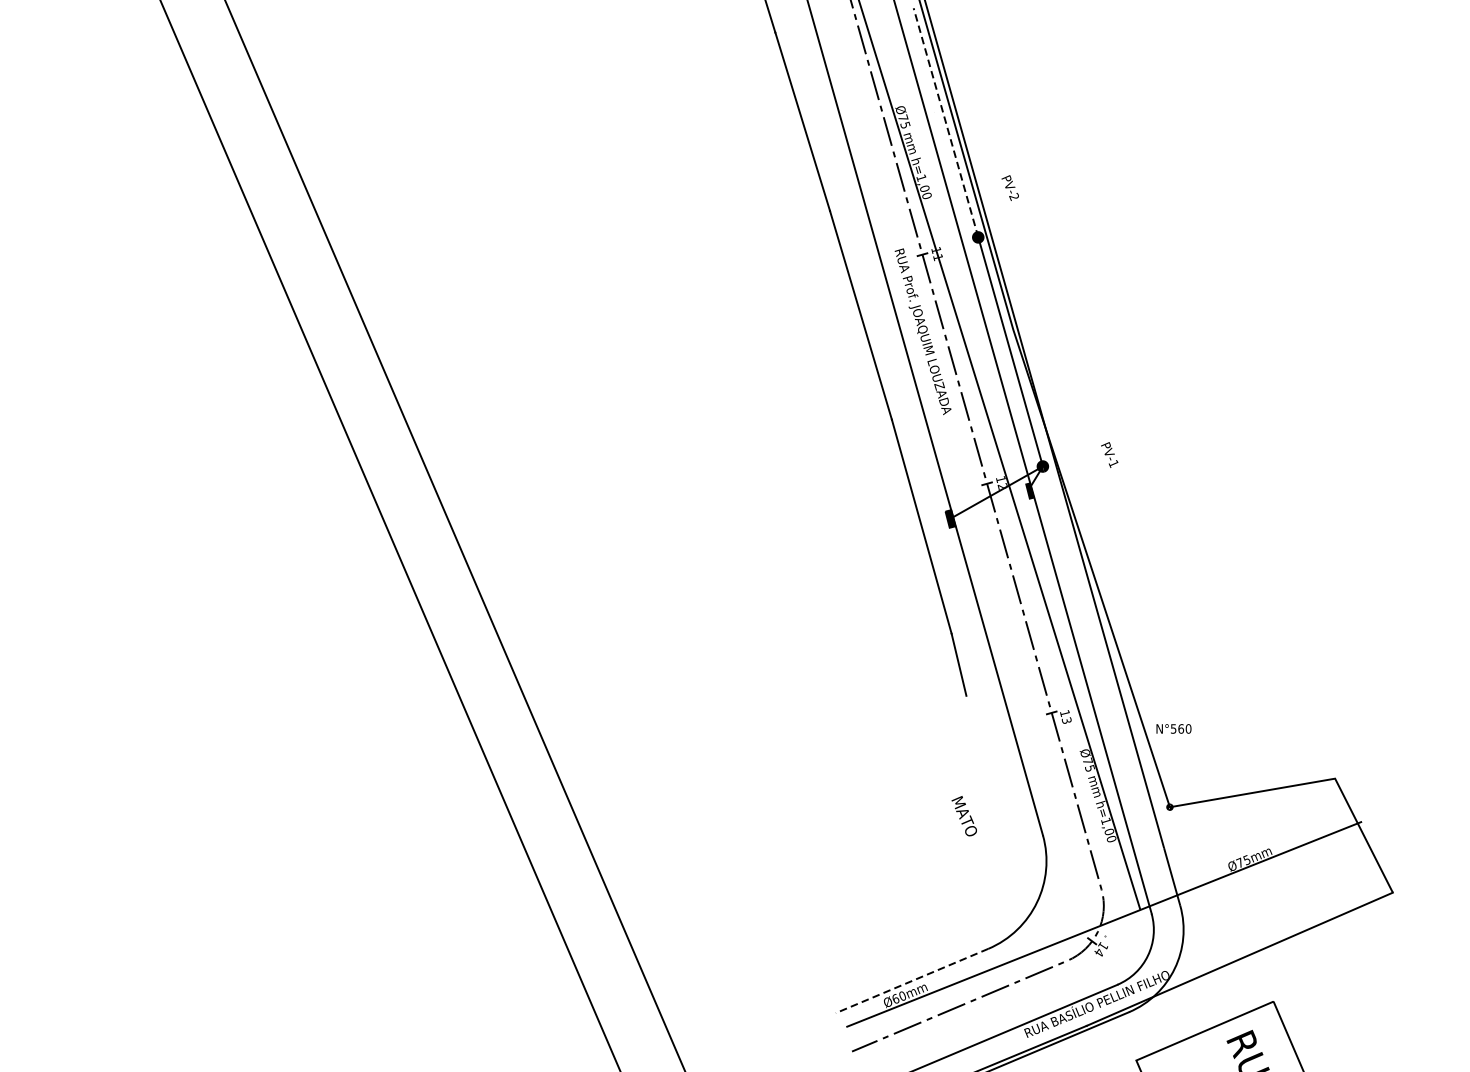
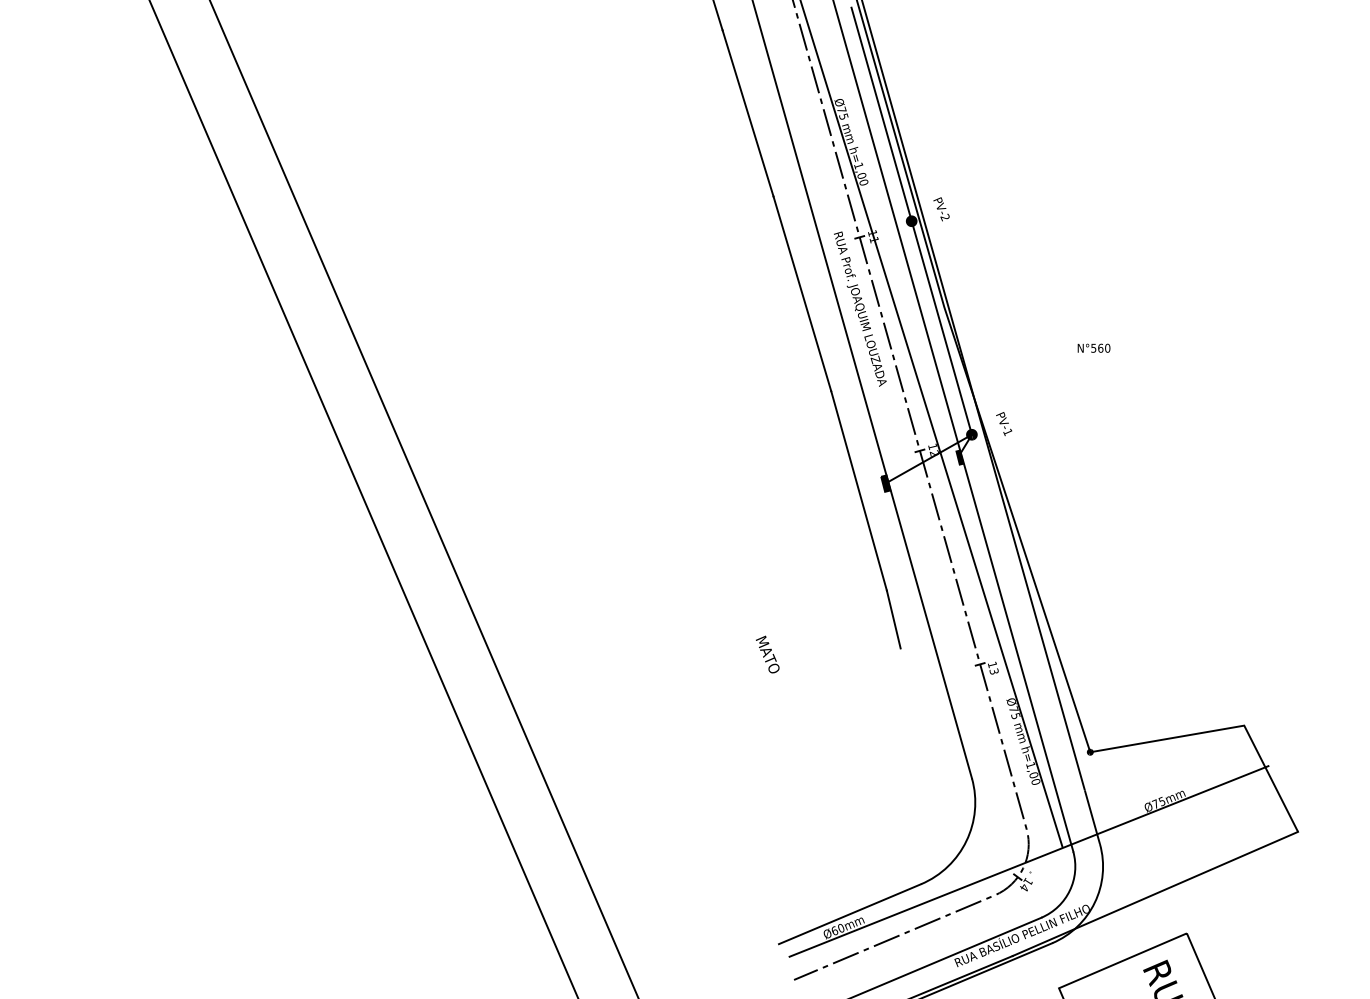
line: (945, 122) -> (881, 114), dashed -> solid
text: (1010, 188) -> (941, 209), moved
text: (1110, 455) -> (1004, 424), moved
text: (1173, 728) -> (1093, 347), moved
text: (964, 816) -> (767, 654), moved
line: (911, 981) -> (849, 914), dashed -> solid

